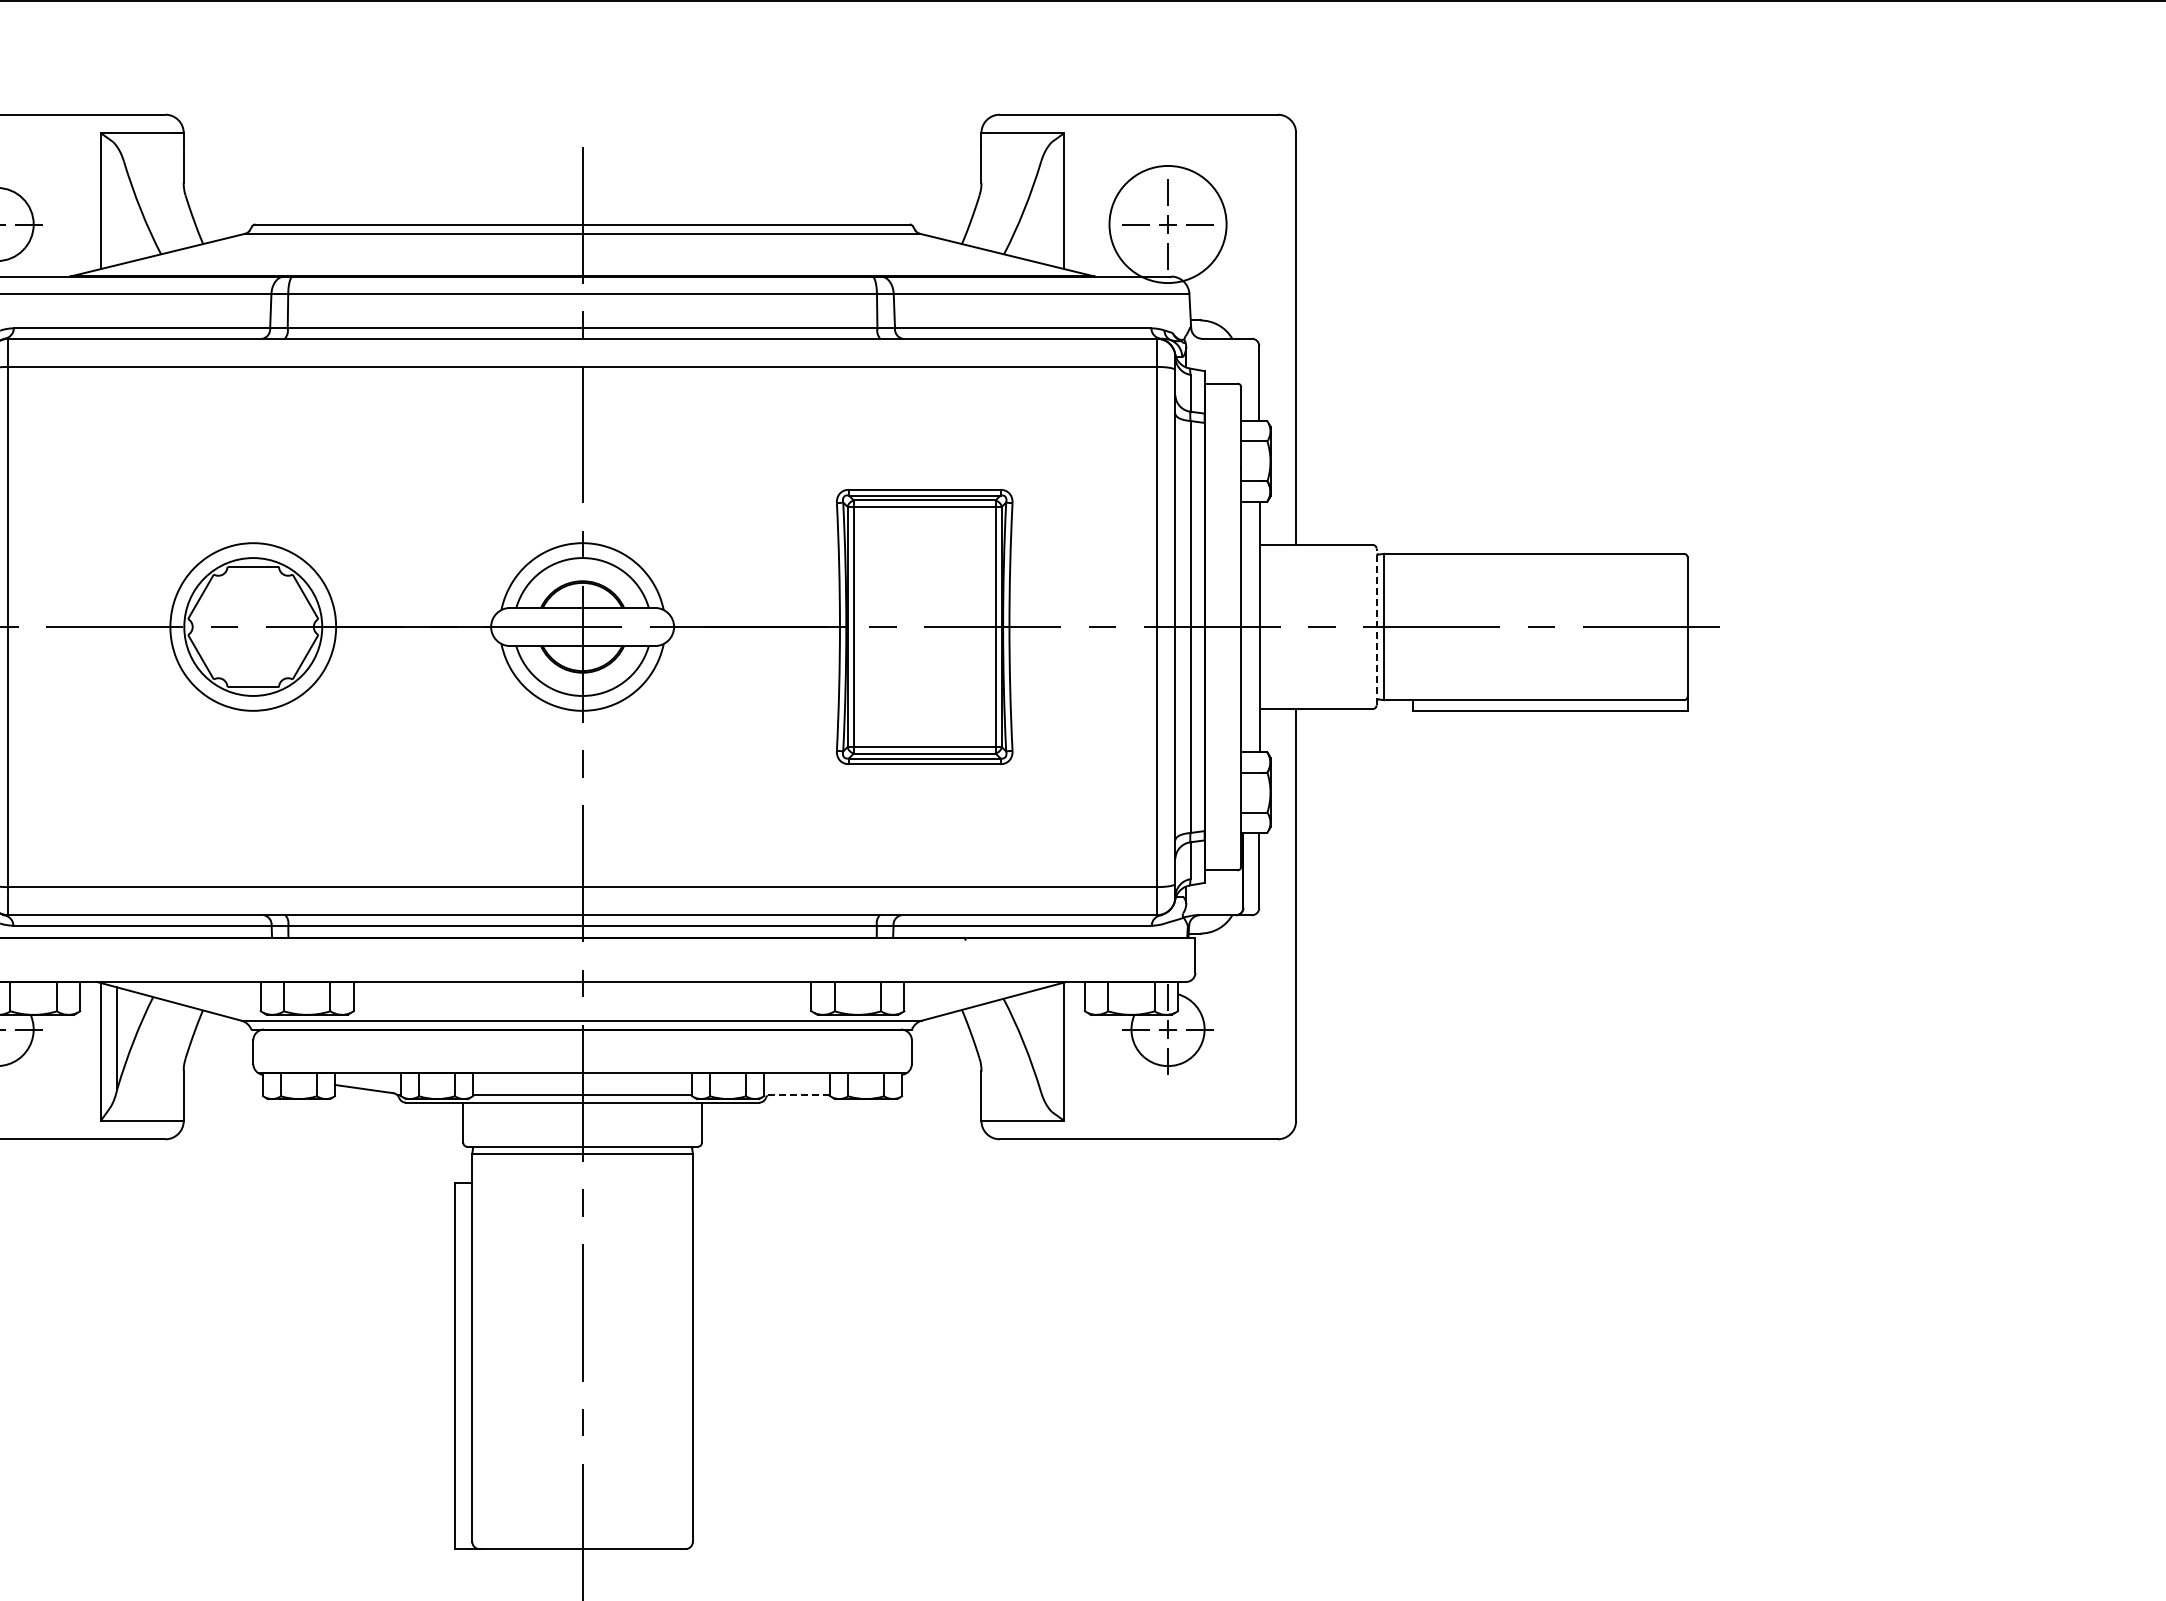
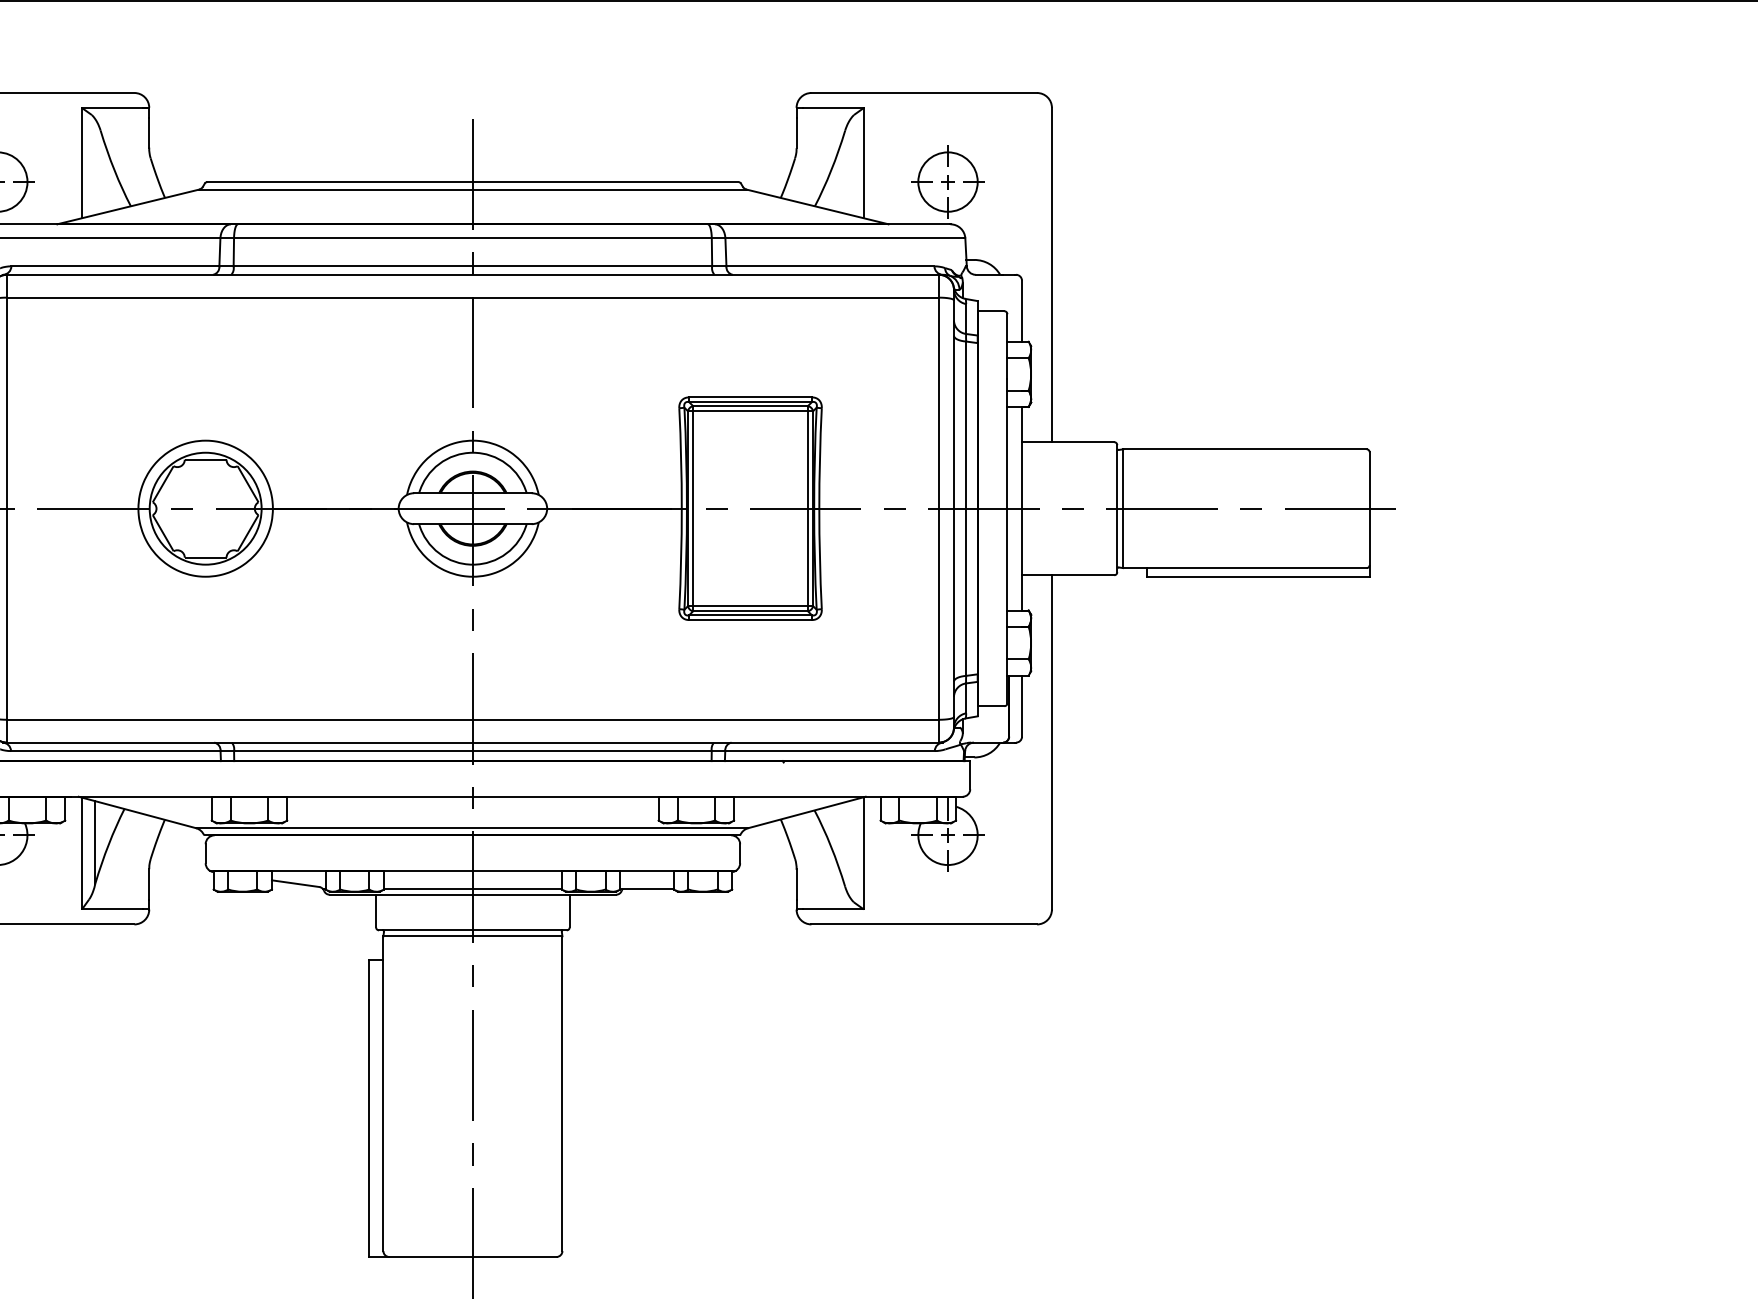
circle: (1167, 224) -> (947, 182), size x0.62
line: (1376, 626) -> (1117, 508), dashed -> solid
line: (796, 1095) -> (646, 888), dashed -> solid

